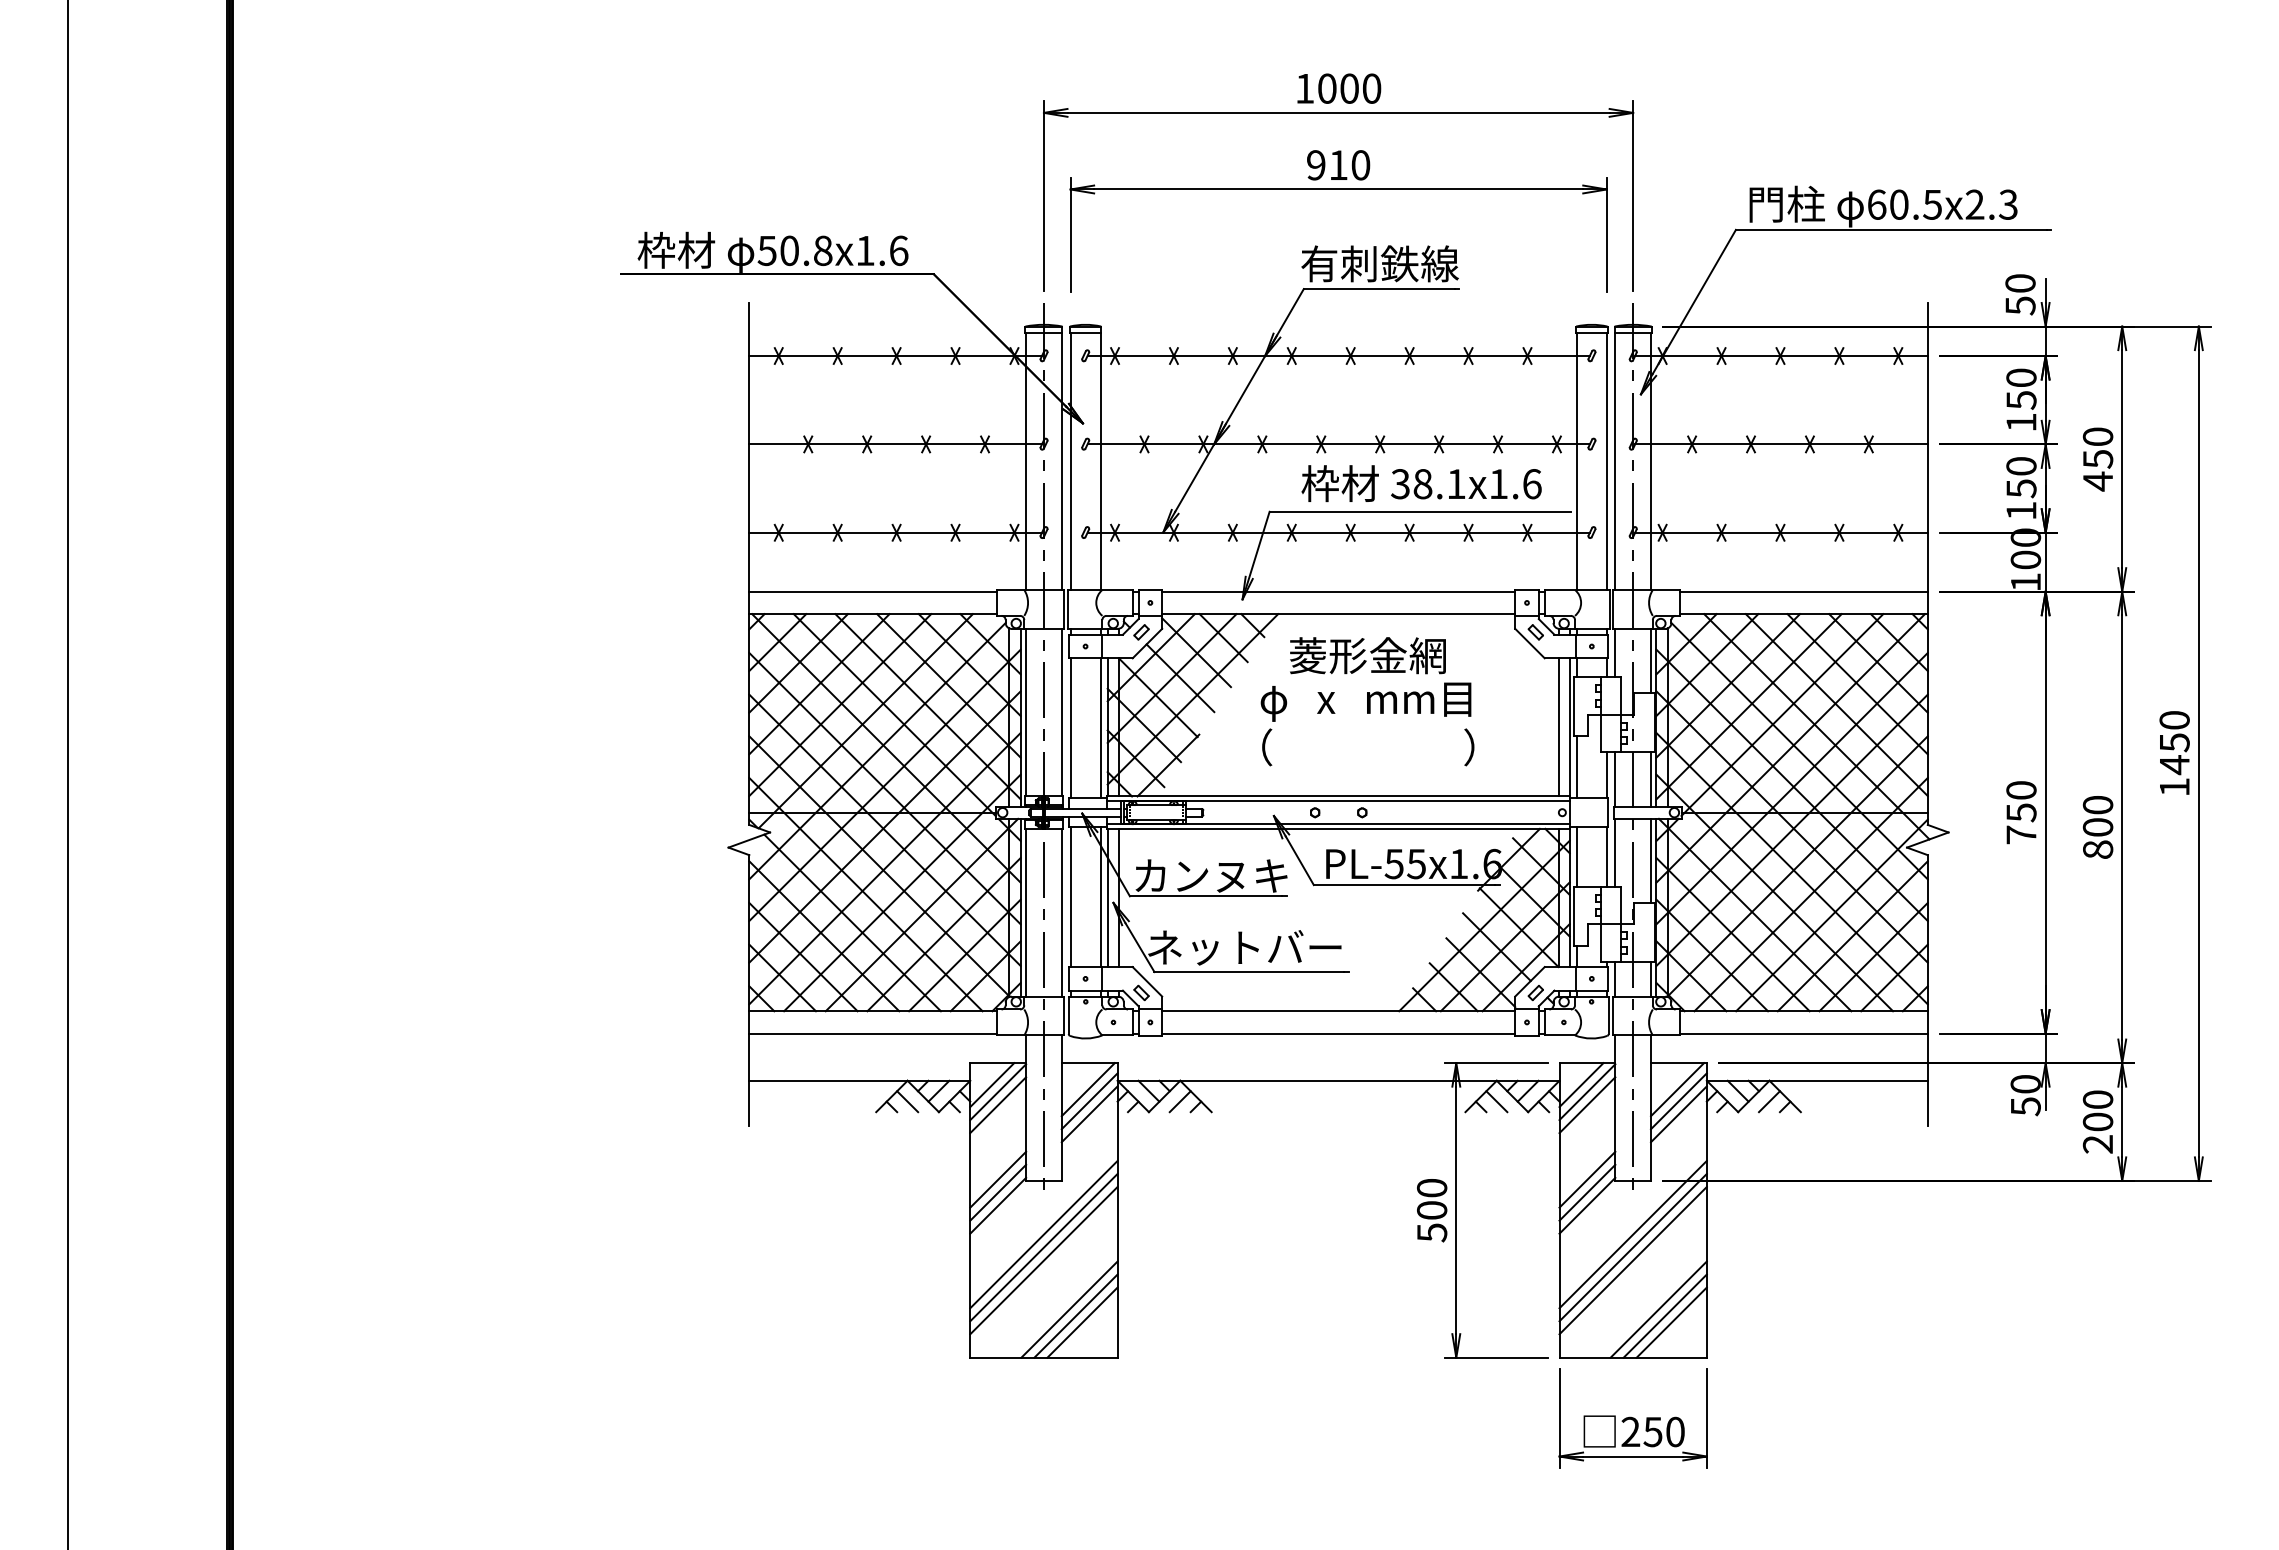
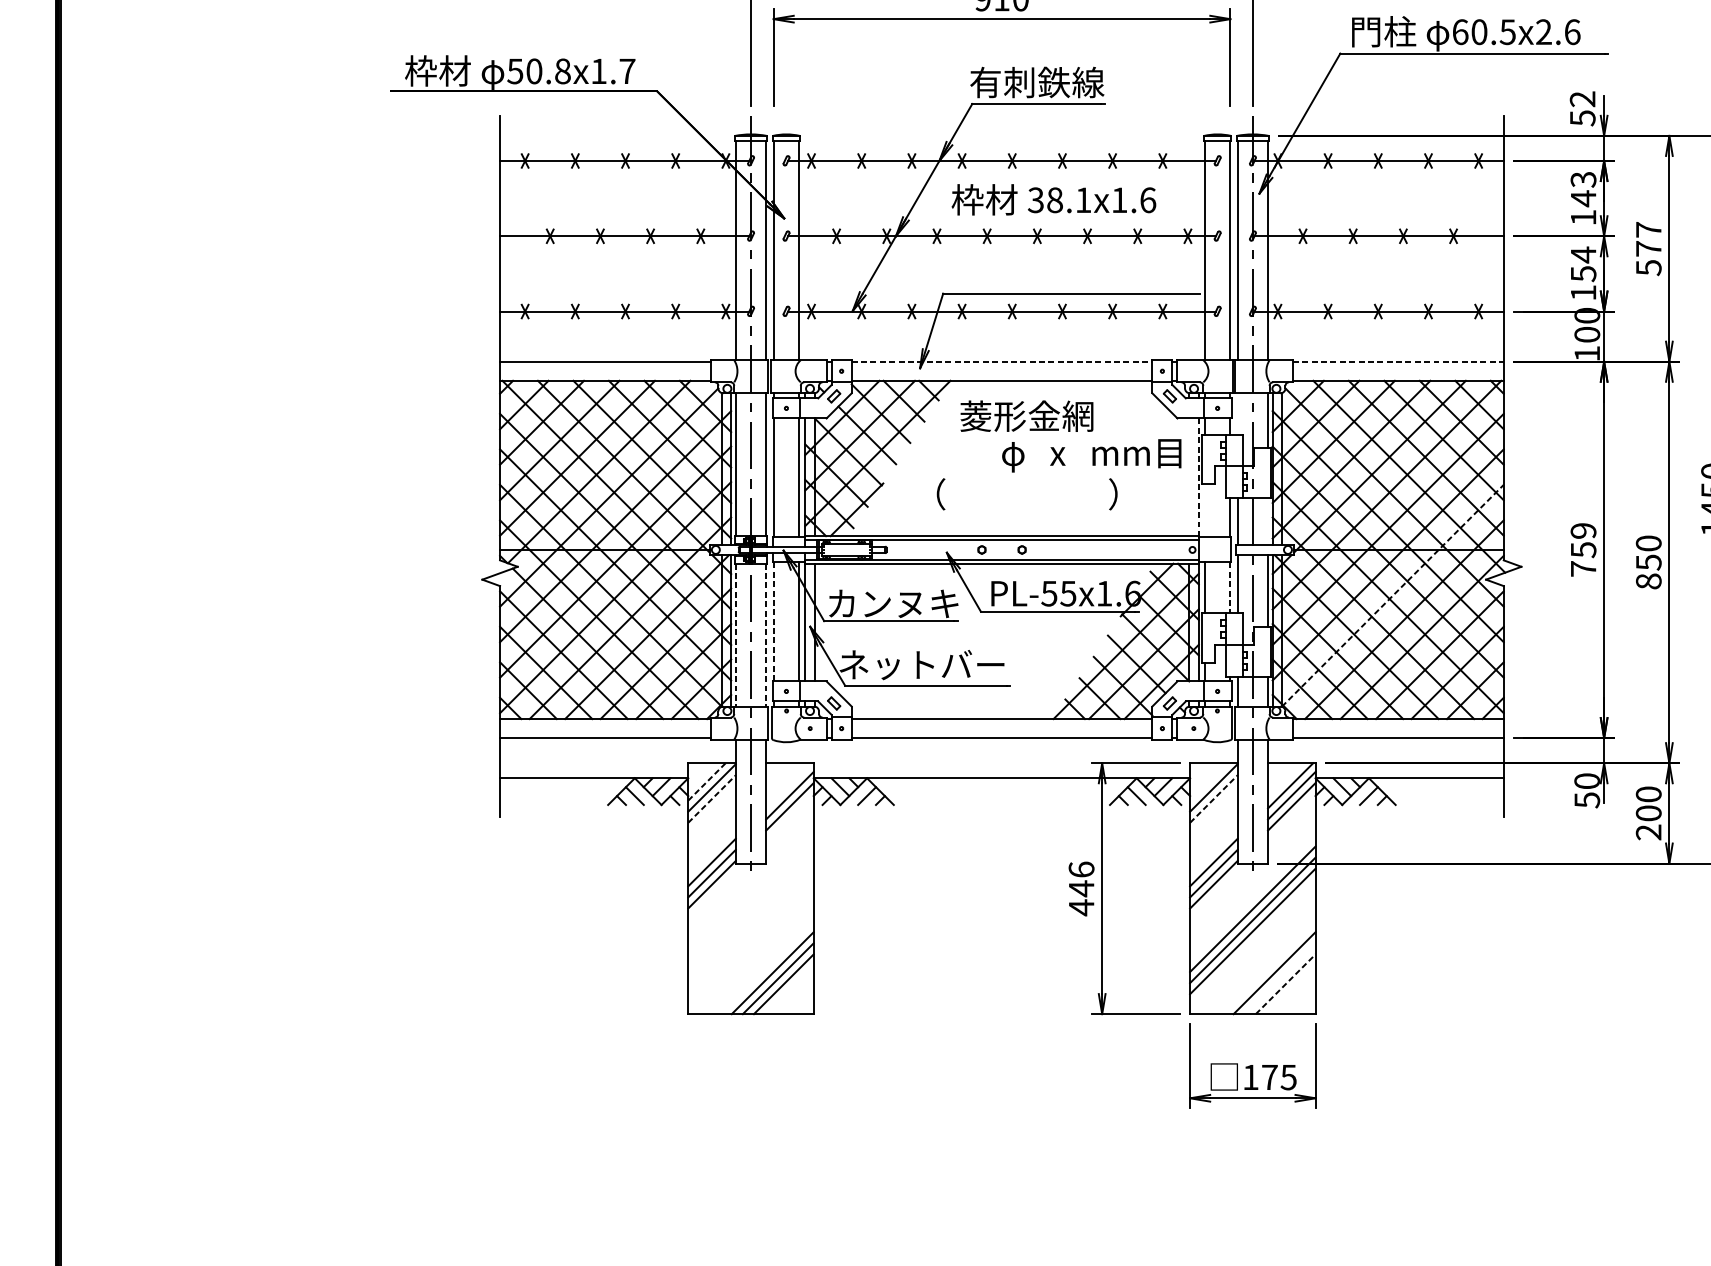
text: (2008, 204) -> (1572, 31), 60.5x2.3 -> 60.5x2.6
text: (898, 250) -> (627, 71), 50.8x1.6 -> 50.8x1.7
text: (2020, 283) -> (1582, 99), 50 -> 52
text: (2021, 389) -> (1583, 189), 150 -> 143
text: (2097, 459) -> (1648, 249), 450 -> 577
text: (2021, 466) -> (1583, 255), 150 -> 154
text: (1421, 483) -> (1053, 199), moved
line: (1338, 591) -> (1001, 361), solid -> dashed
line: (1804, 591) -> (1398, 361), solid -> dashed
line: (1615, 652) -> (1237, 413), removed
text: (1365, 701) -> (1091, 455), moved
line: (1558, 727) -> (1189, 477), removed
line: (1569, 727) -> (1198, 477), solid -> dashed
line: (1576, 766) -> (1204, 510), removed
line: (1651, 778) -> (1268, 520), removed
text: (2021, 790) -> (1583, 531), 750 -> 759
text: (2097, 827) -> (1648, 562), 800 -> 850
line: (1606, 857) -> (1230, 588), solid -> dashed
line: (1797, 866) -> (1392, 595), solid -> dashed
line: (1070, 897) -> (773, 622), solid -> dashed
line: (1026, 912) -> (736, 634), solid -> dashed
line: (1061, 912) -> (765, 634), solid -> dashed
line: (992, 1084) -> (707, 781), solid -> dashed
line: (1581, 1085) -> (1208, 782), removed
line: (1087, 1089) -> (788, 785), removed
line: (998, 1104) -> (712, 798), solid -> dashed
line: (1587, 1104) -> (1213, 798), solid -> dashed
text: (1432, 1210) -> (1081, 888), 500 -> 446
line: (1043, 1234) -> (750, 909), removed
line: (1043, 1247) -> (750, 920), removed
line: (1043, 1260) -> (750, 931), removed
line: (1664, 1315) -> (1279, 978), removed
line: (1671, 1322) -> (1285, 984), solid -> dashed
text: (1652, 1431) -> (1269, 1076), 250 -> 175

